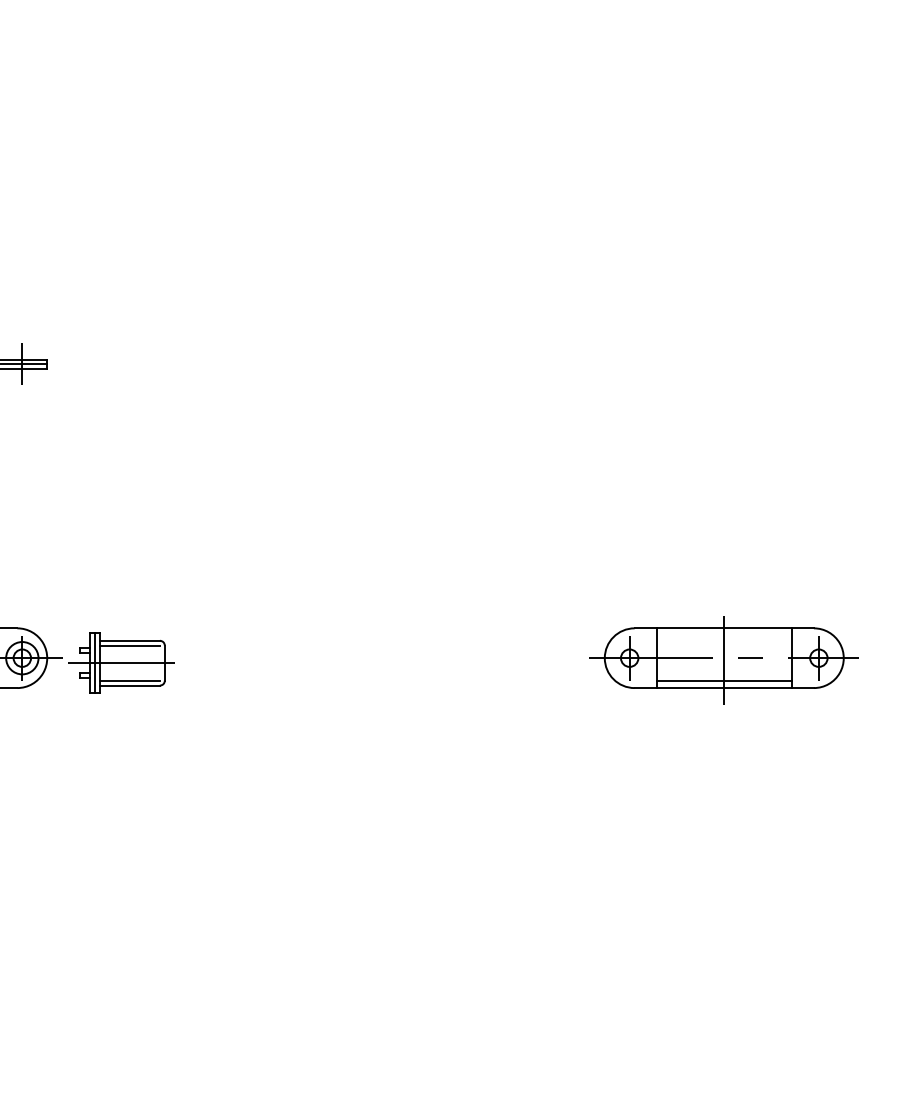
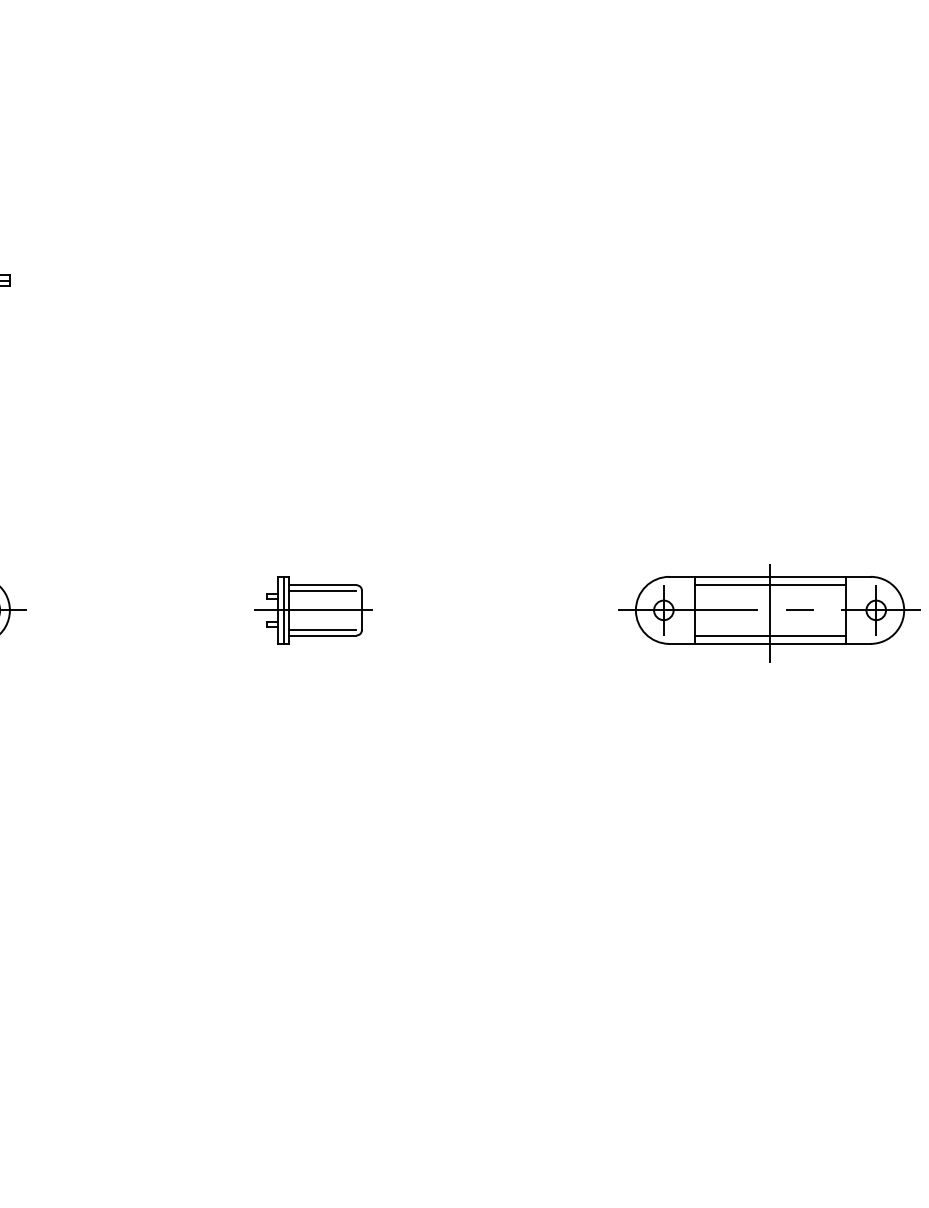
line: (724, 635) -> (770, 584), added
part: (121, 662) -> (313, 609), moved

